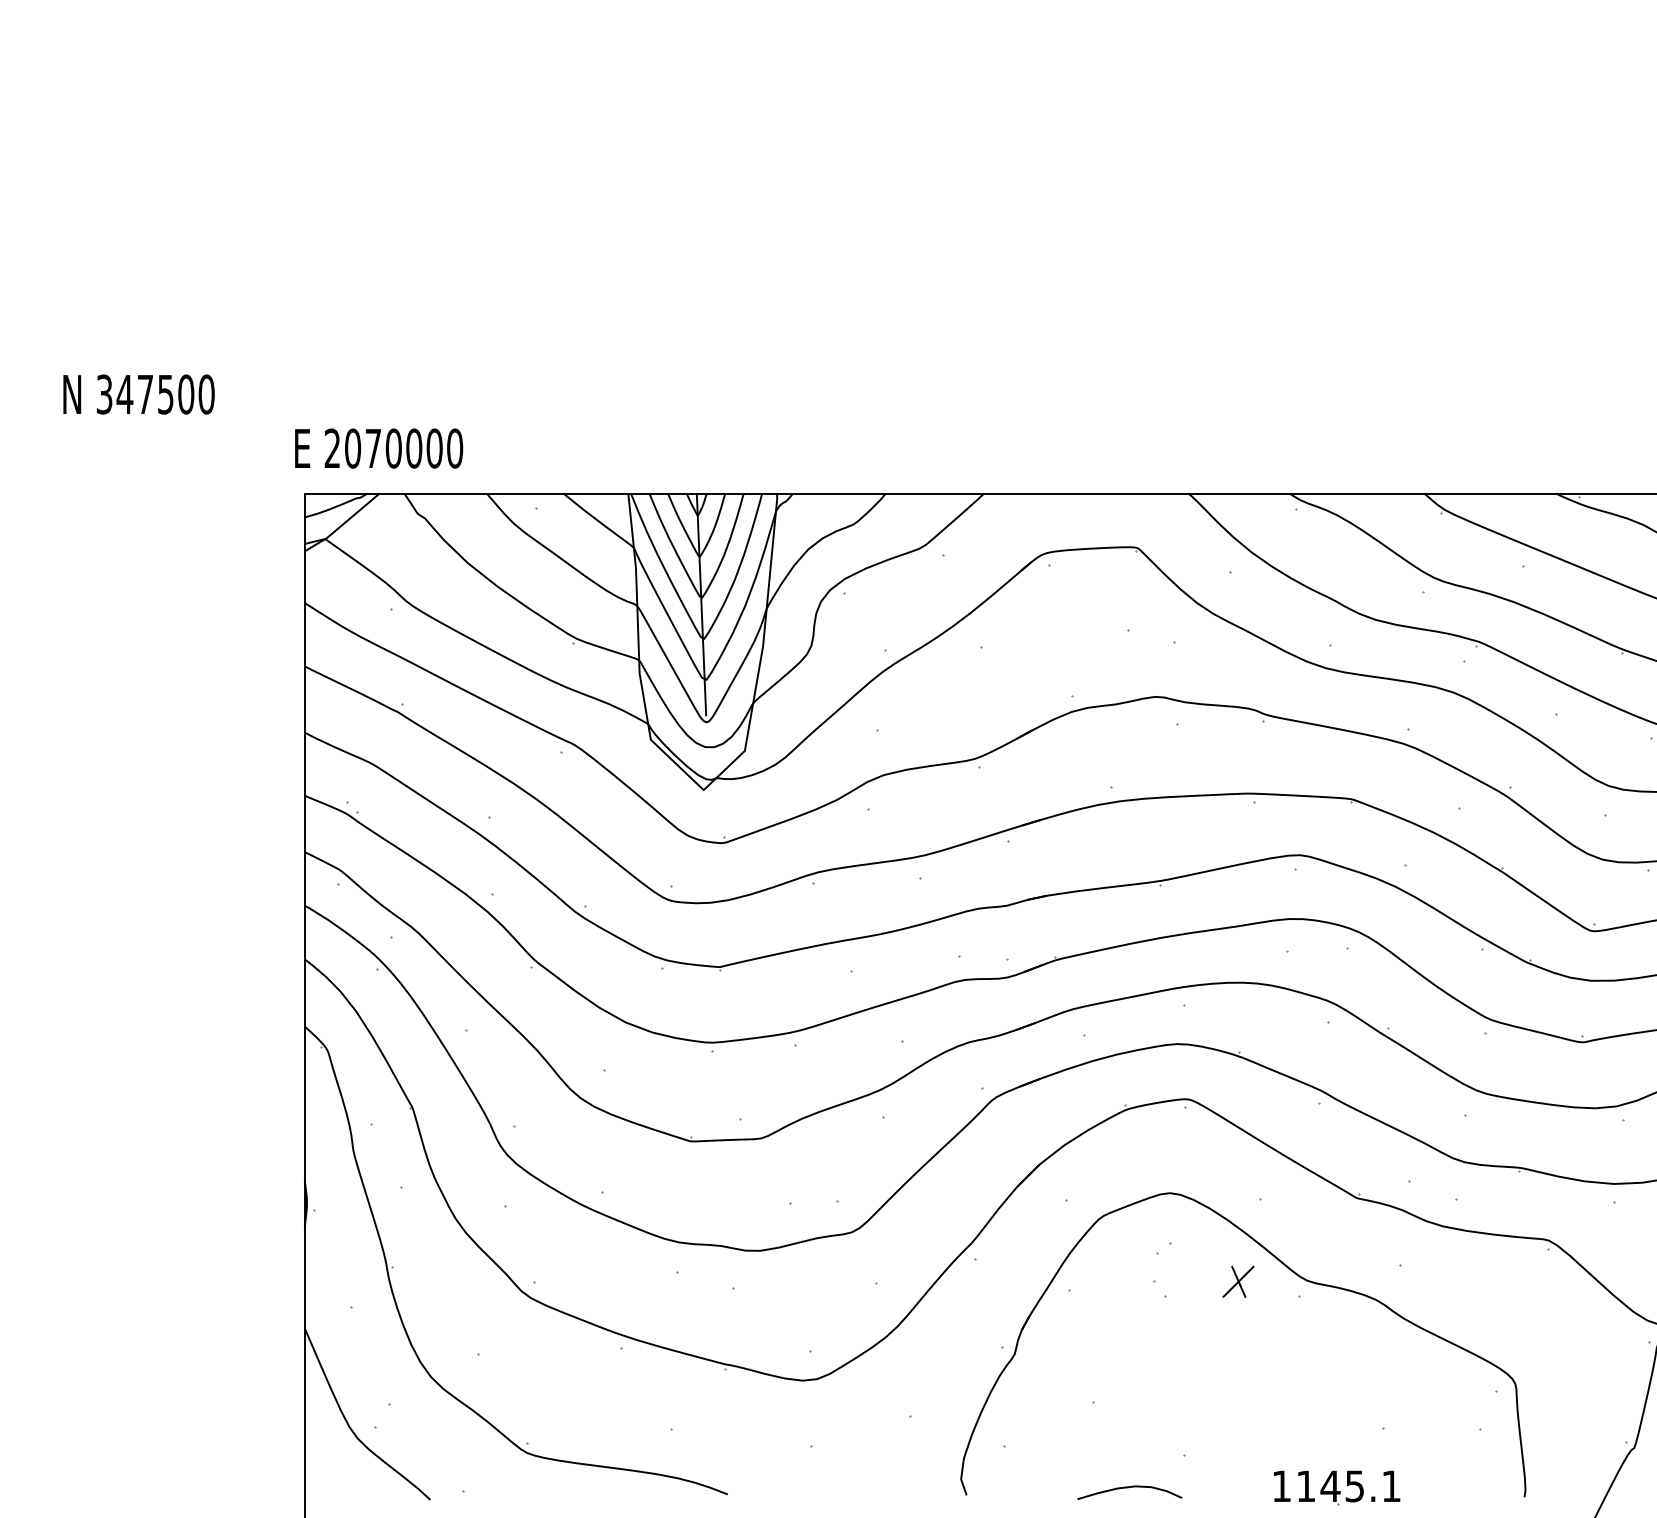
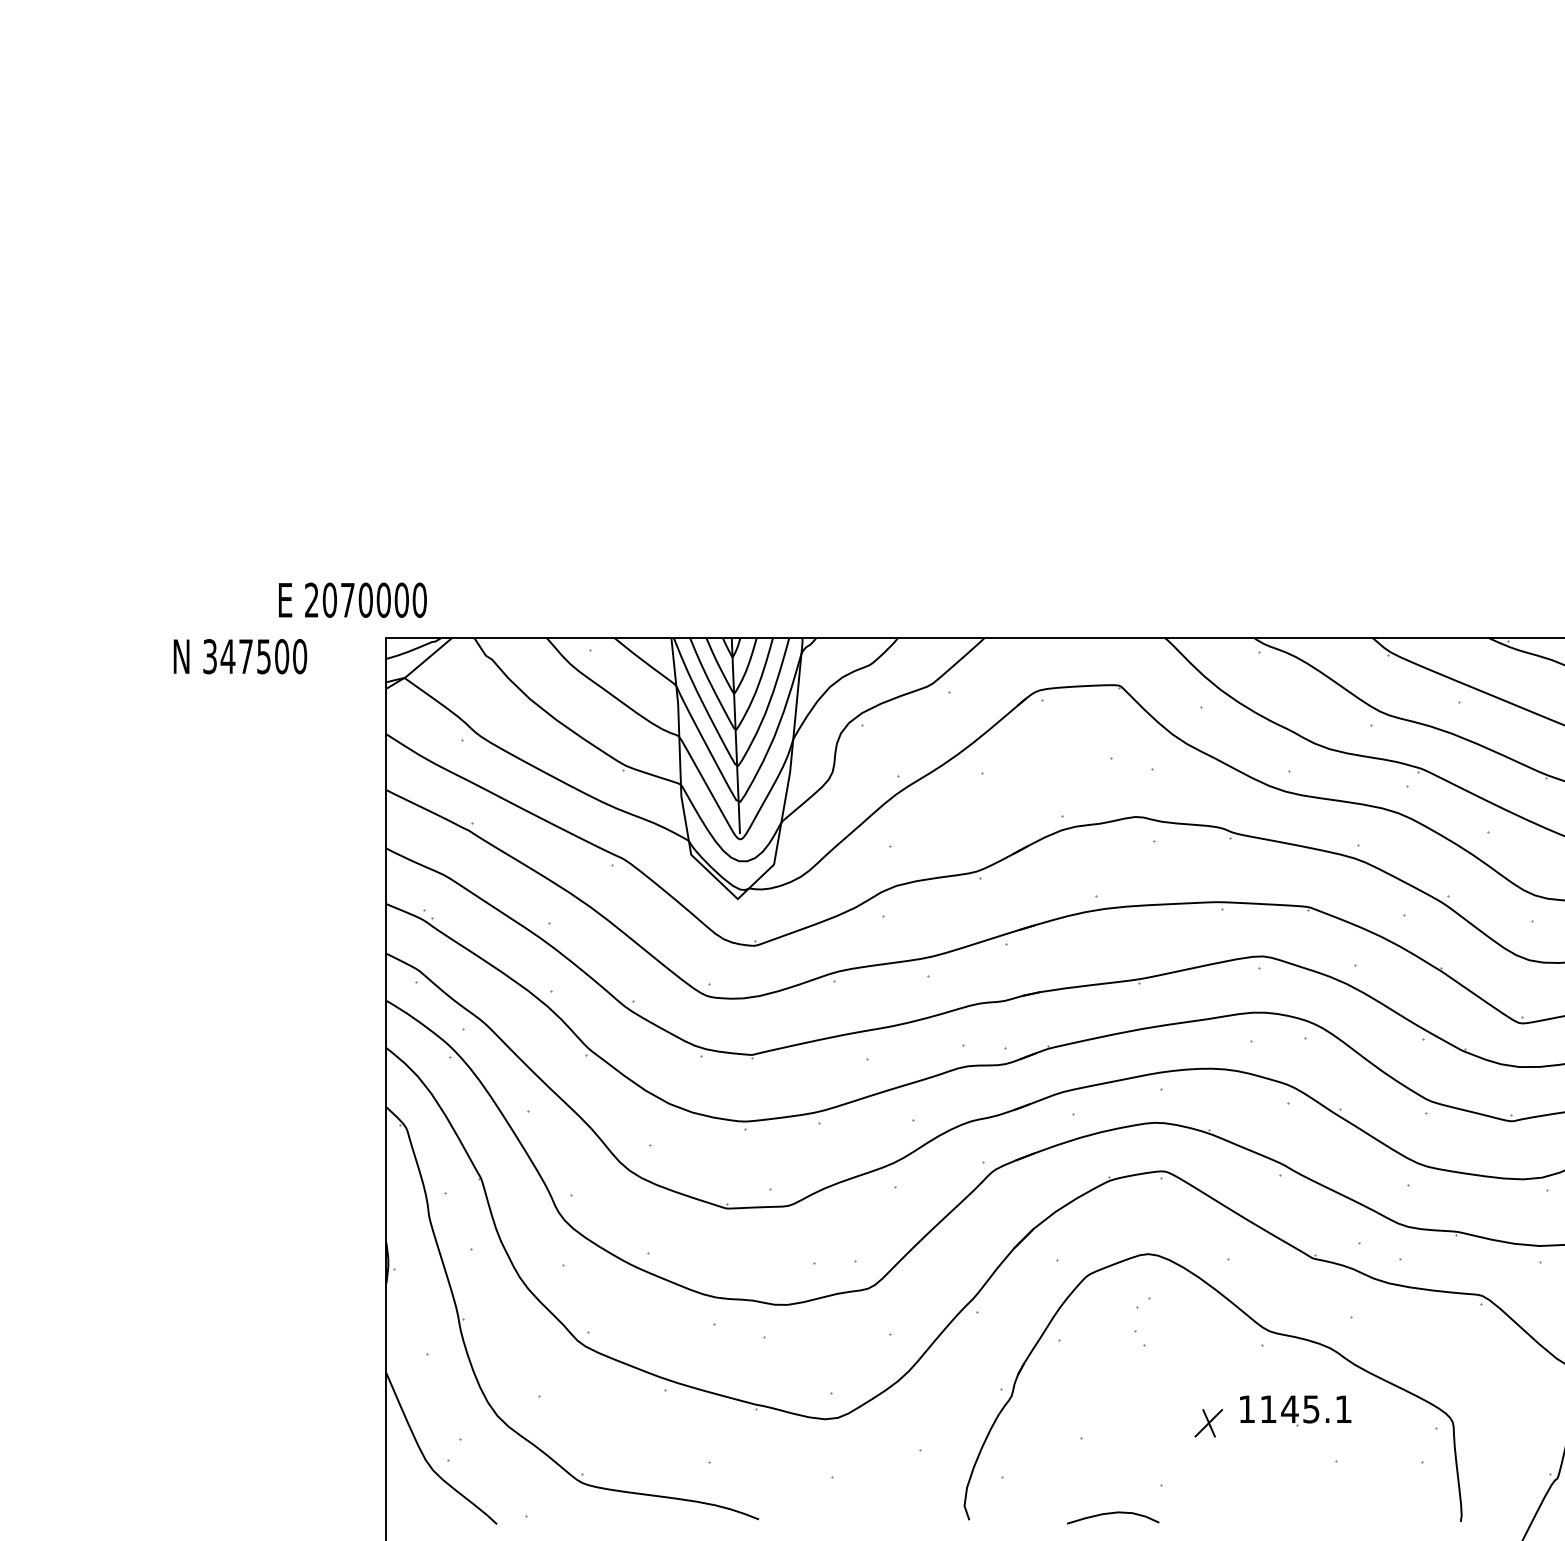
text: (139, 394) -> (240, 656), moved
text: (378, 447) -> (352, 599), moved
part: (1238, 1282) -> (1208, 1423), moved
part: (1336, 1487) -> (1295, 1410), moved

